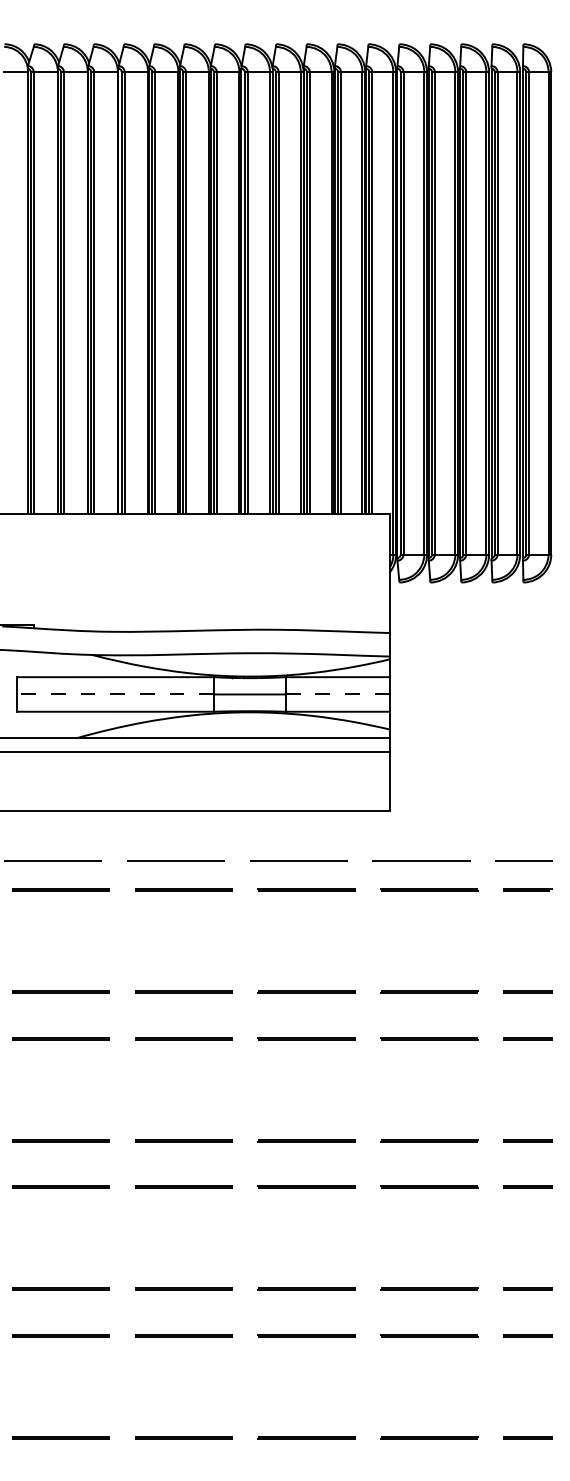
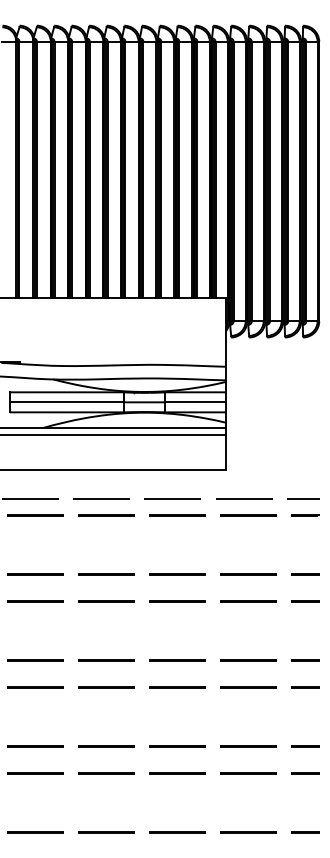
line: (114, 694) -> (66, 402), dashed -> solid
line: (339, 694) -> (196, 402), dashed -> solid

